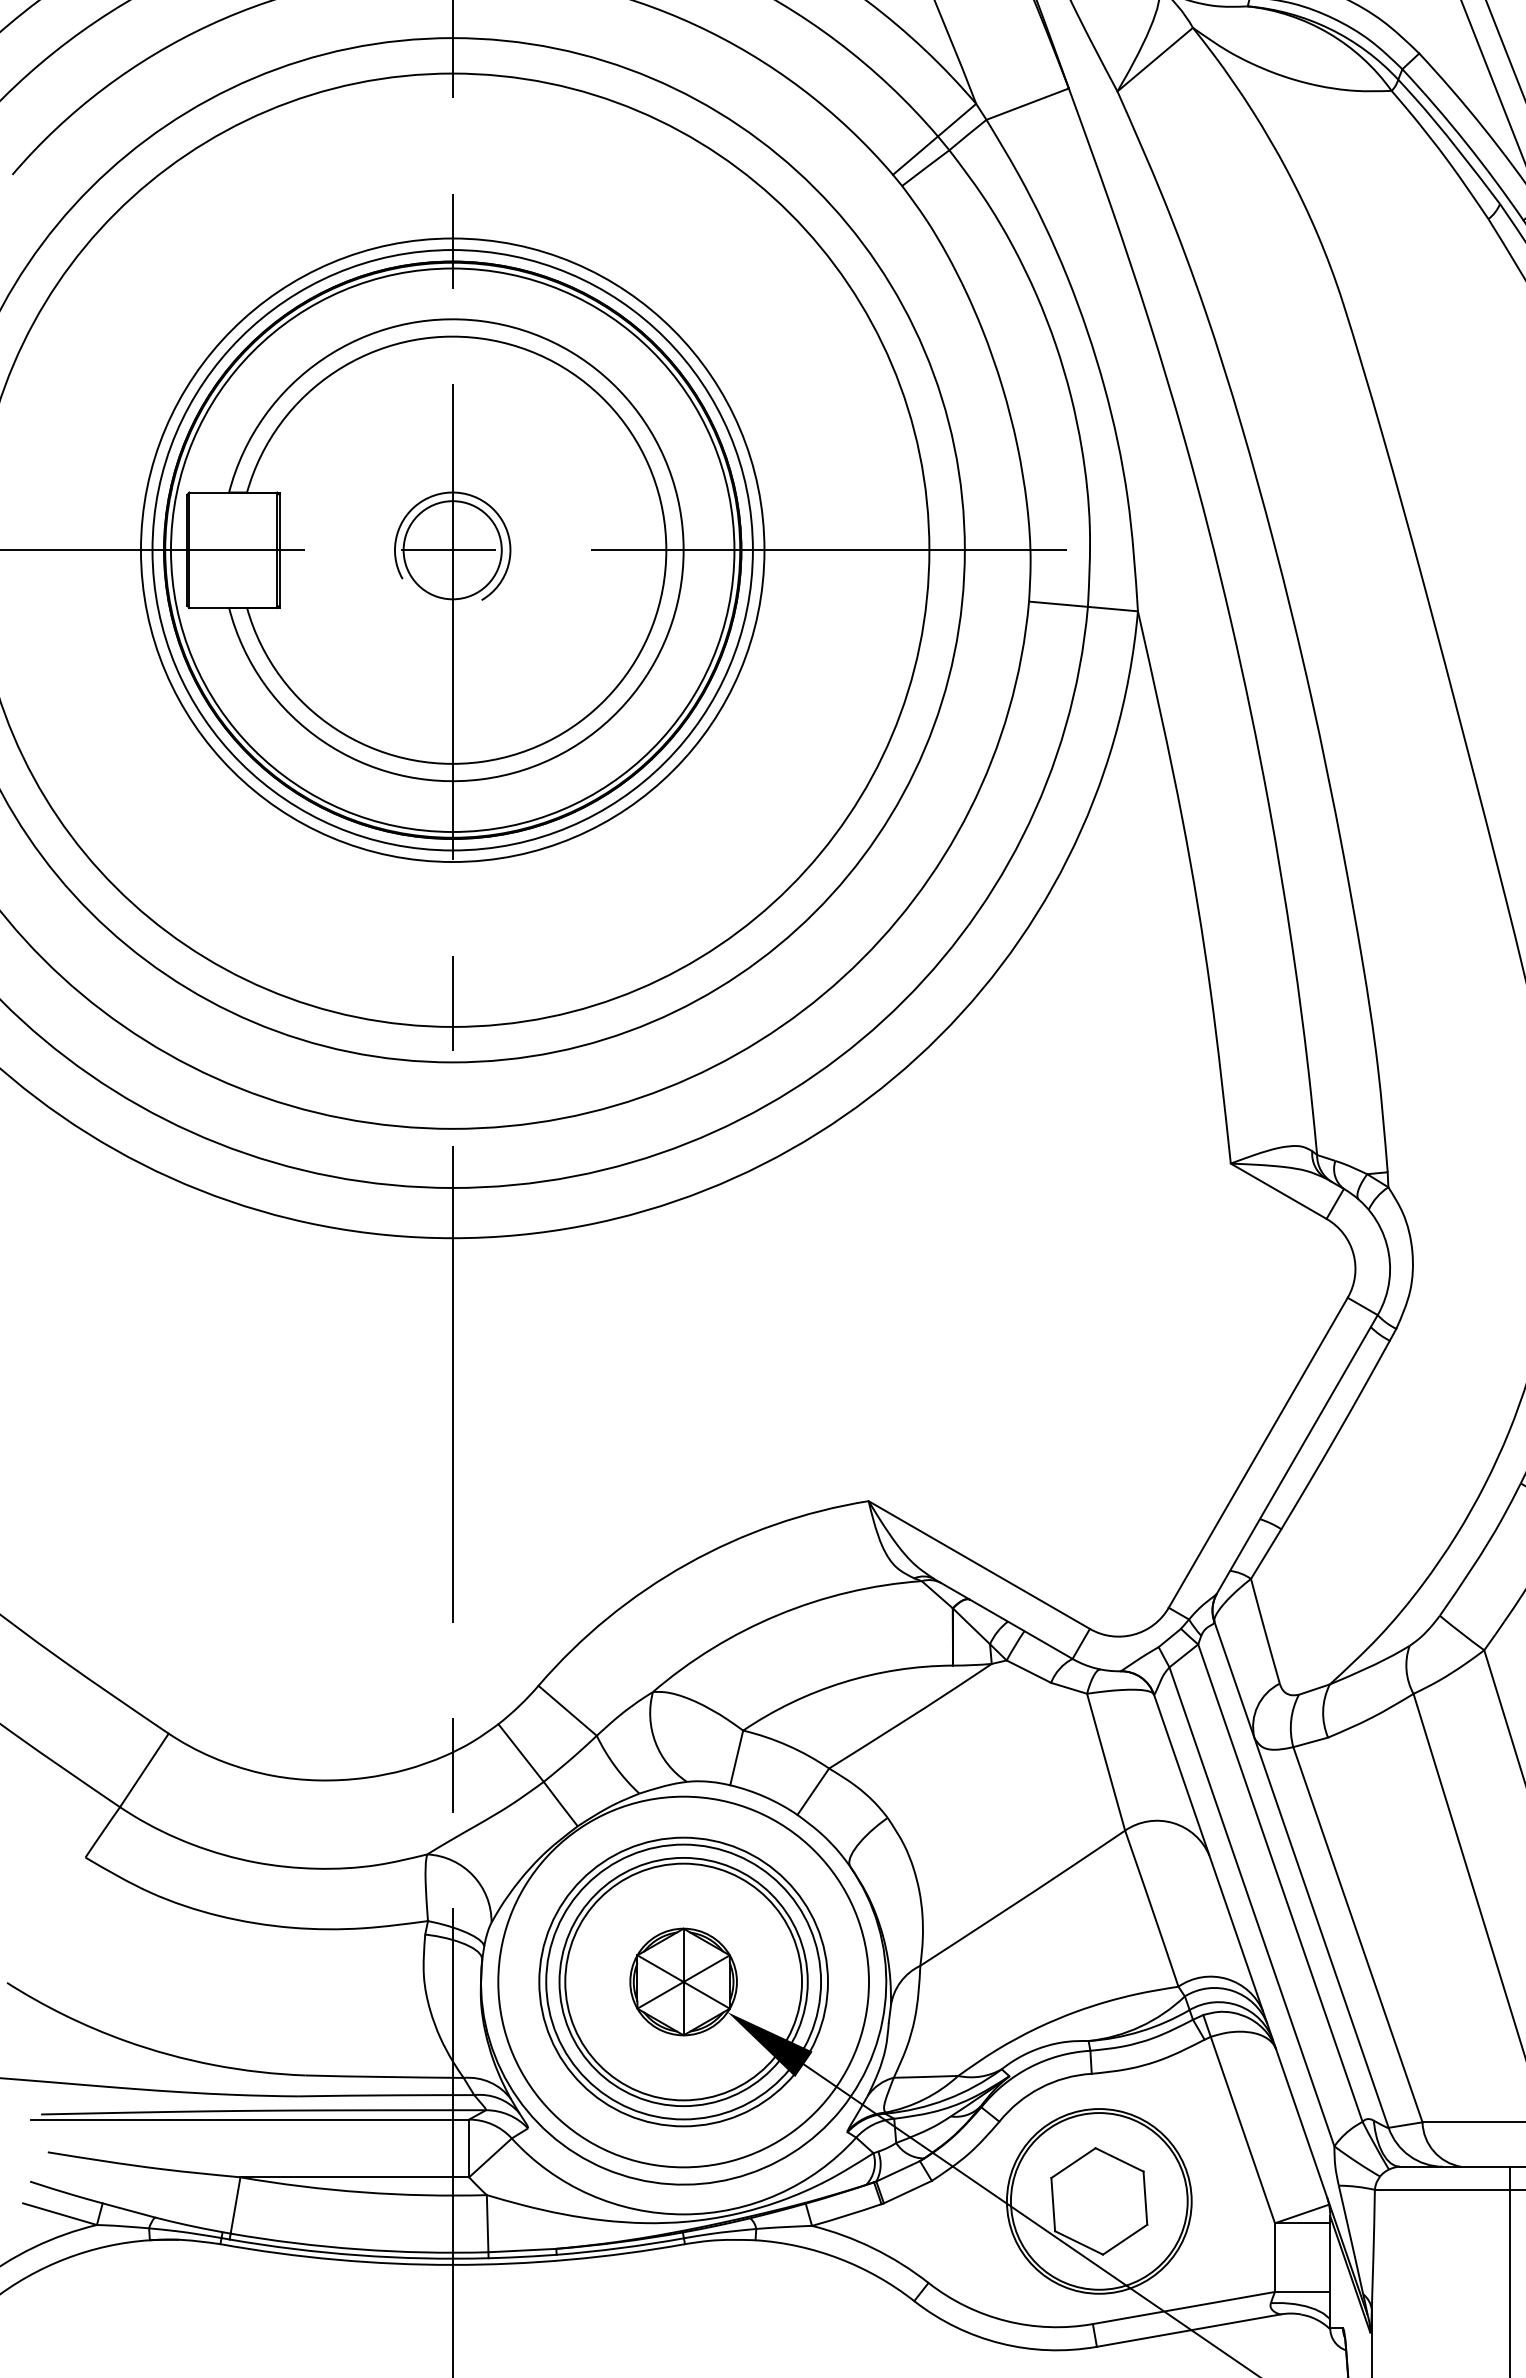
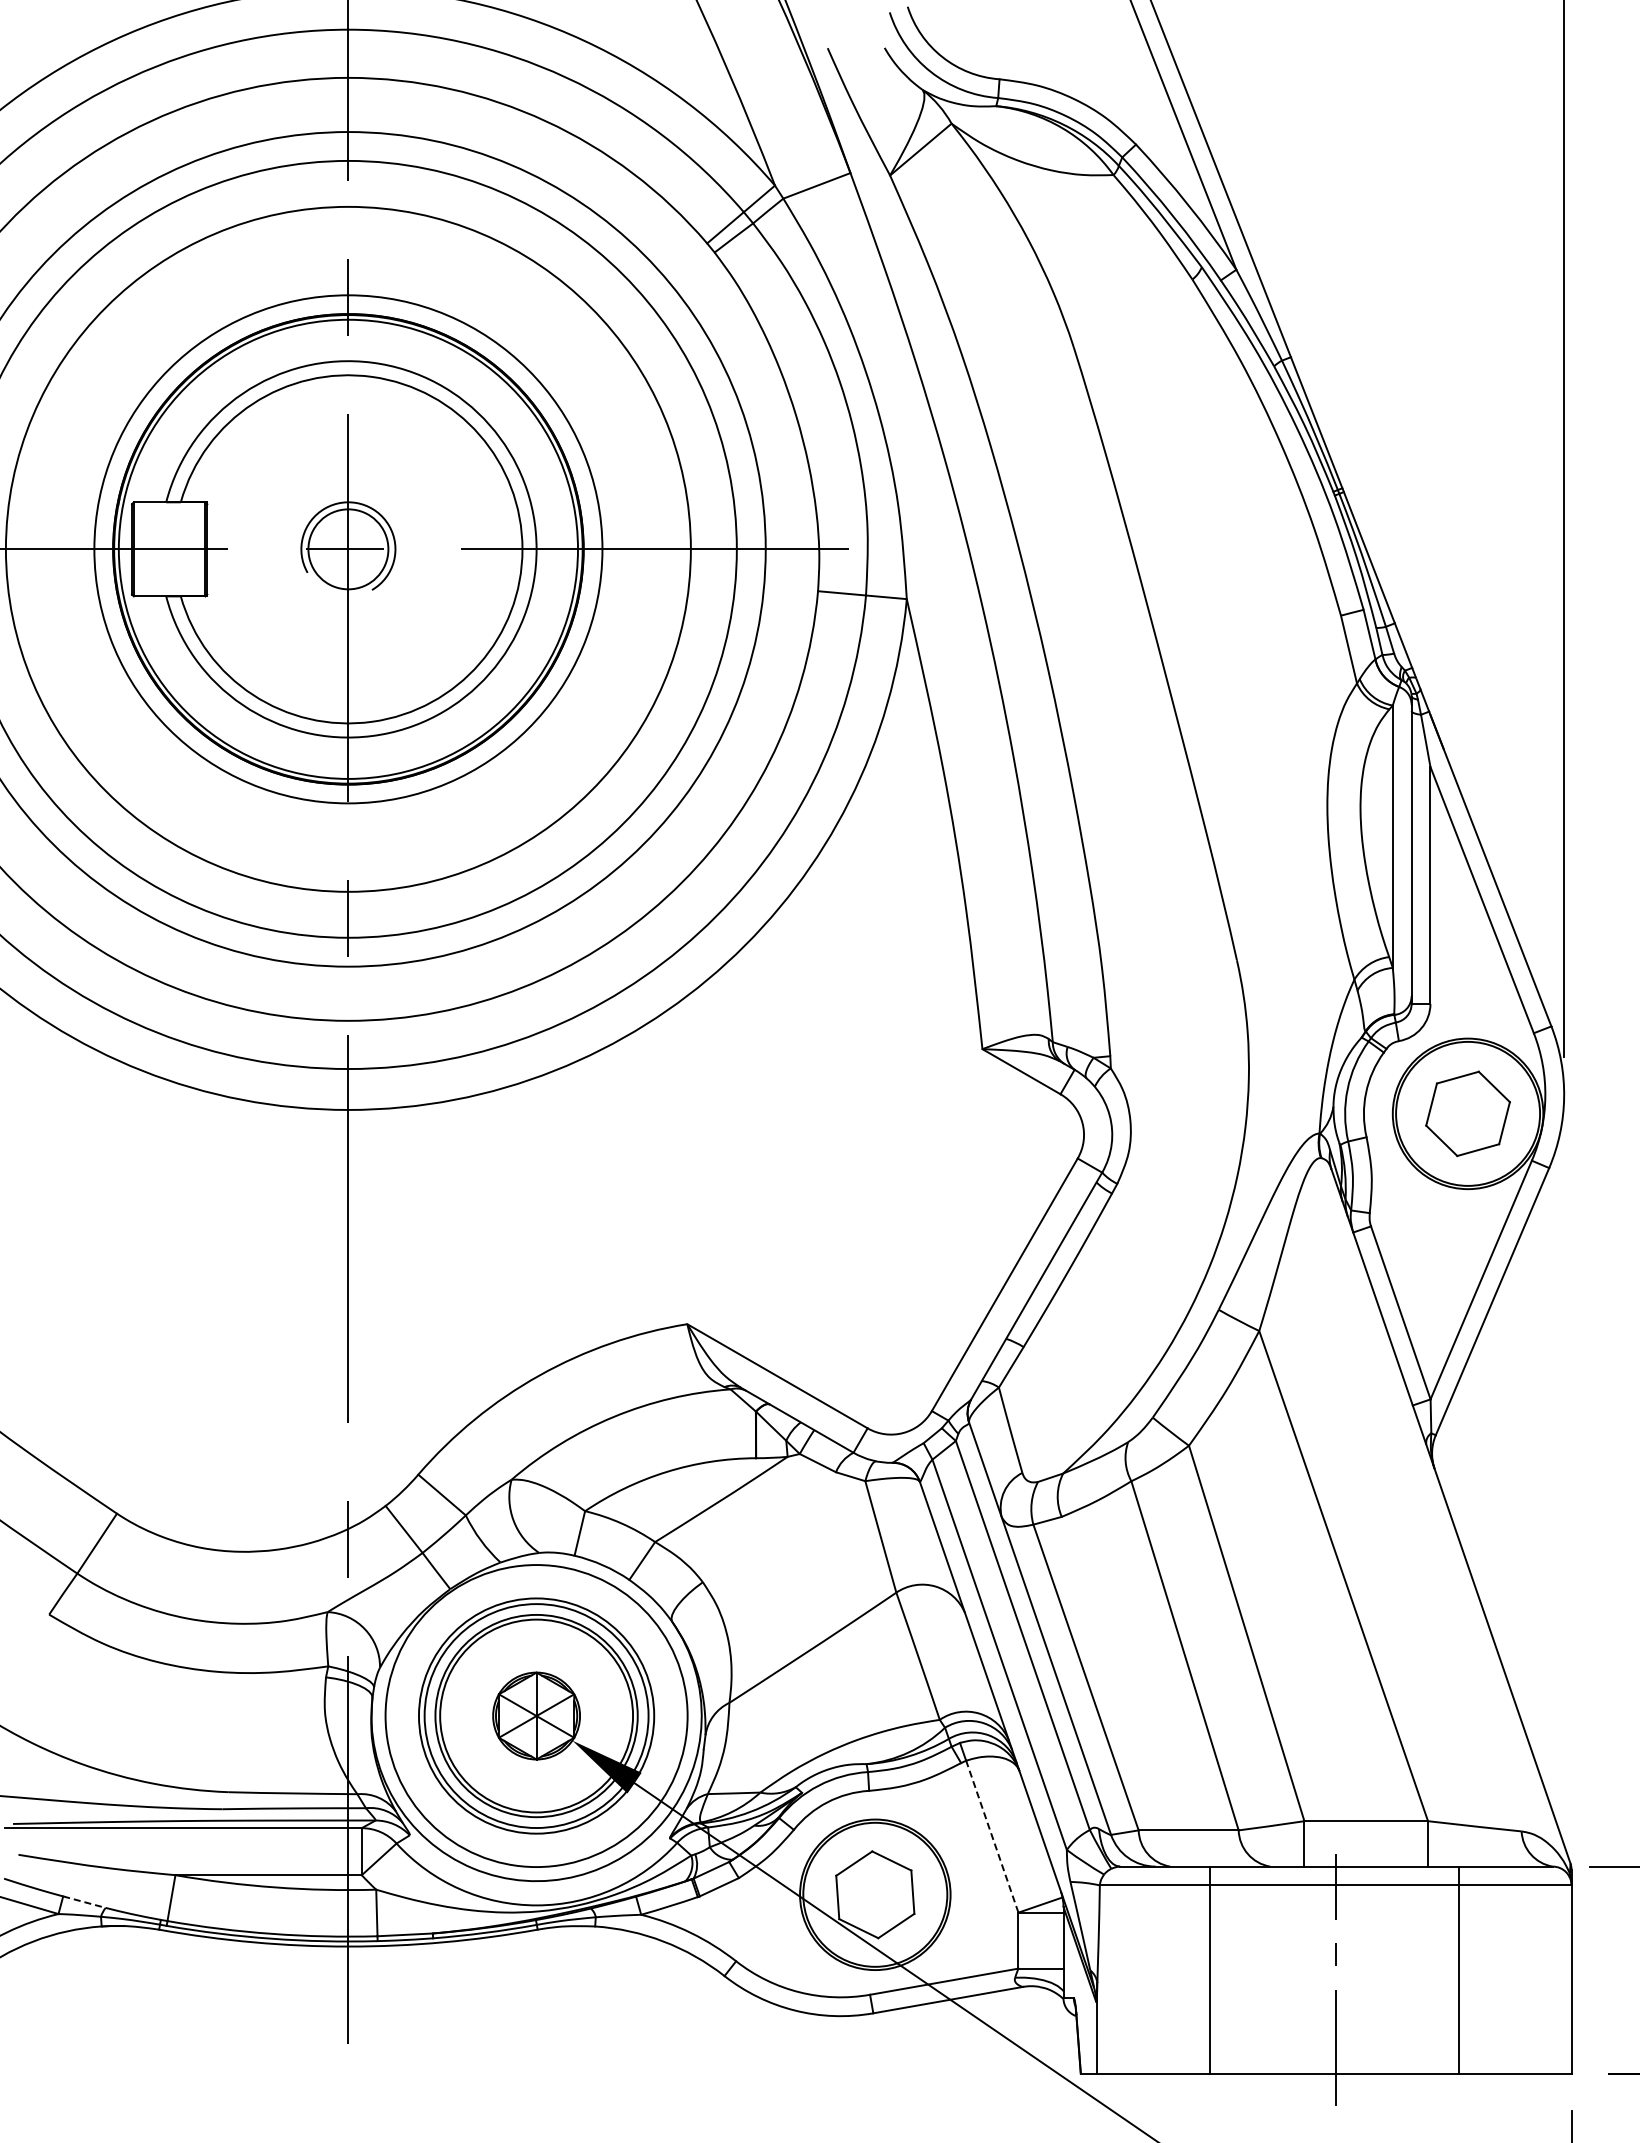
circle: (452, 549) -> (348, 548), size x1.4
line: (1243, 2129) -> (992, 1836), solid -> dashed
line: (128, 2210) -> (84, 1902), solid -> dashed

